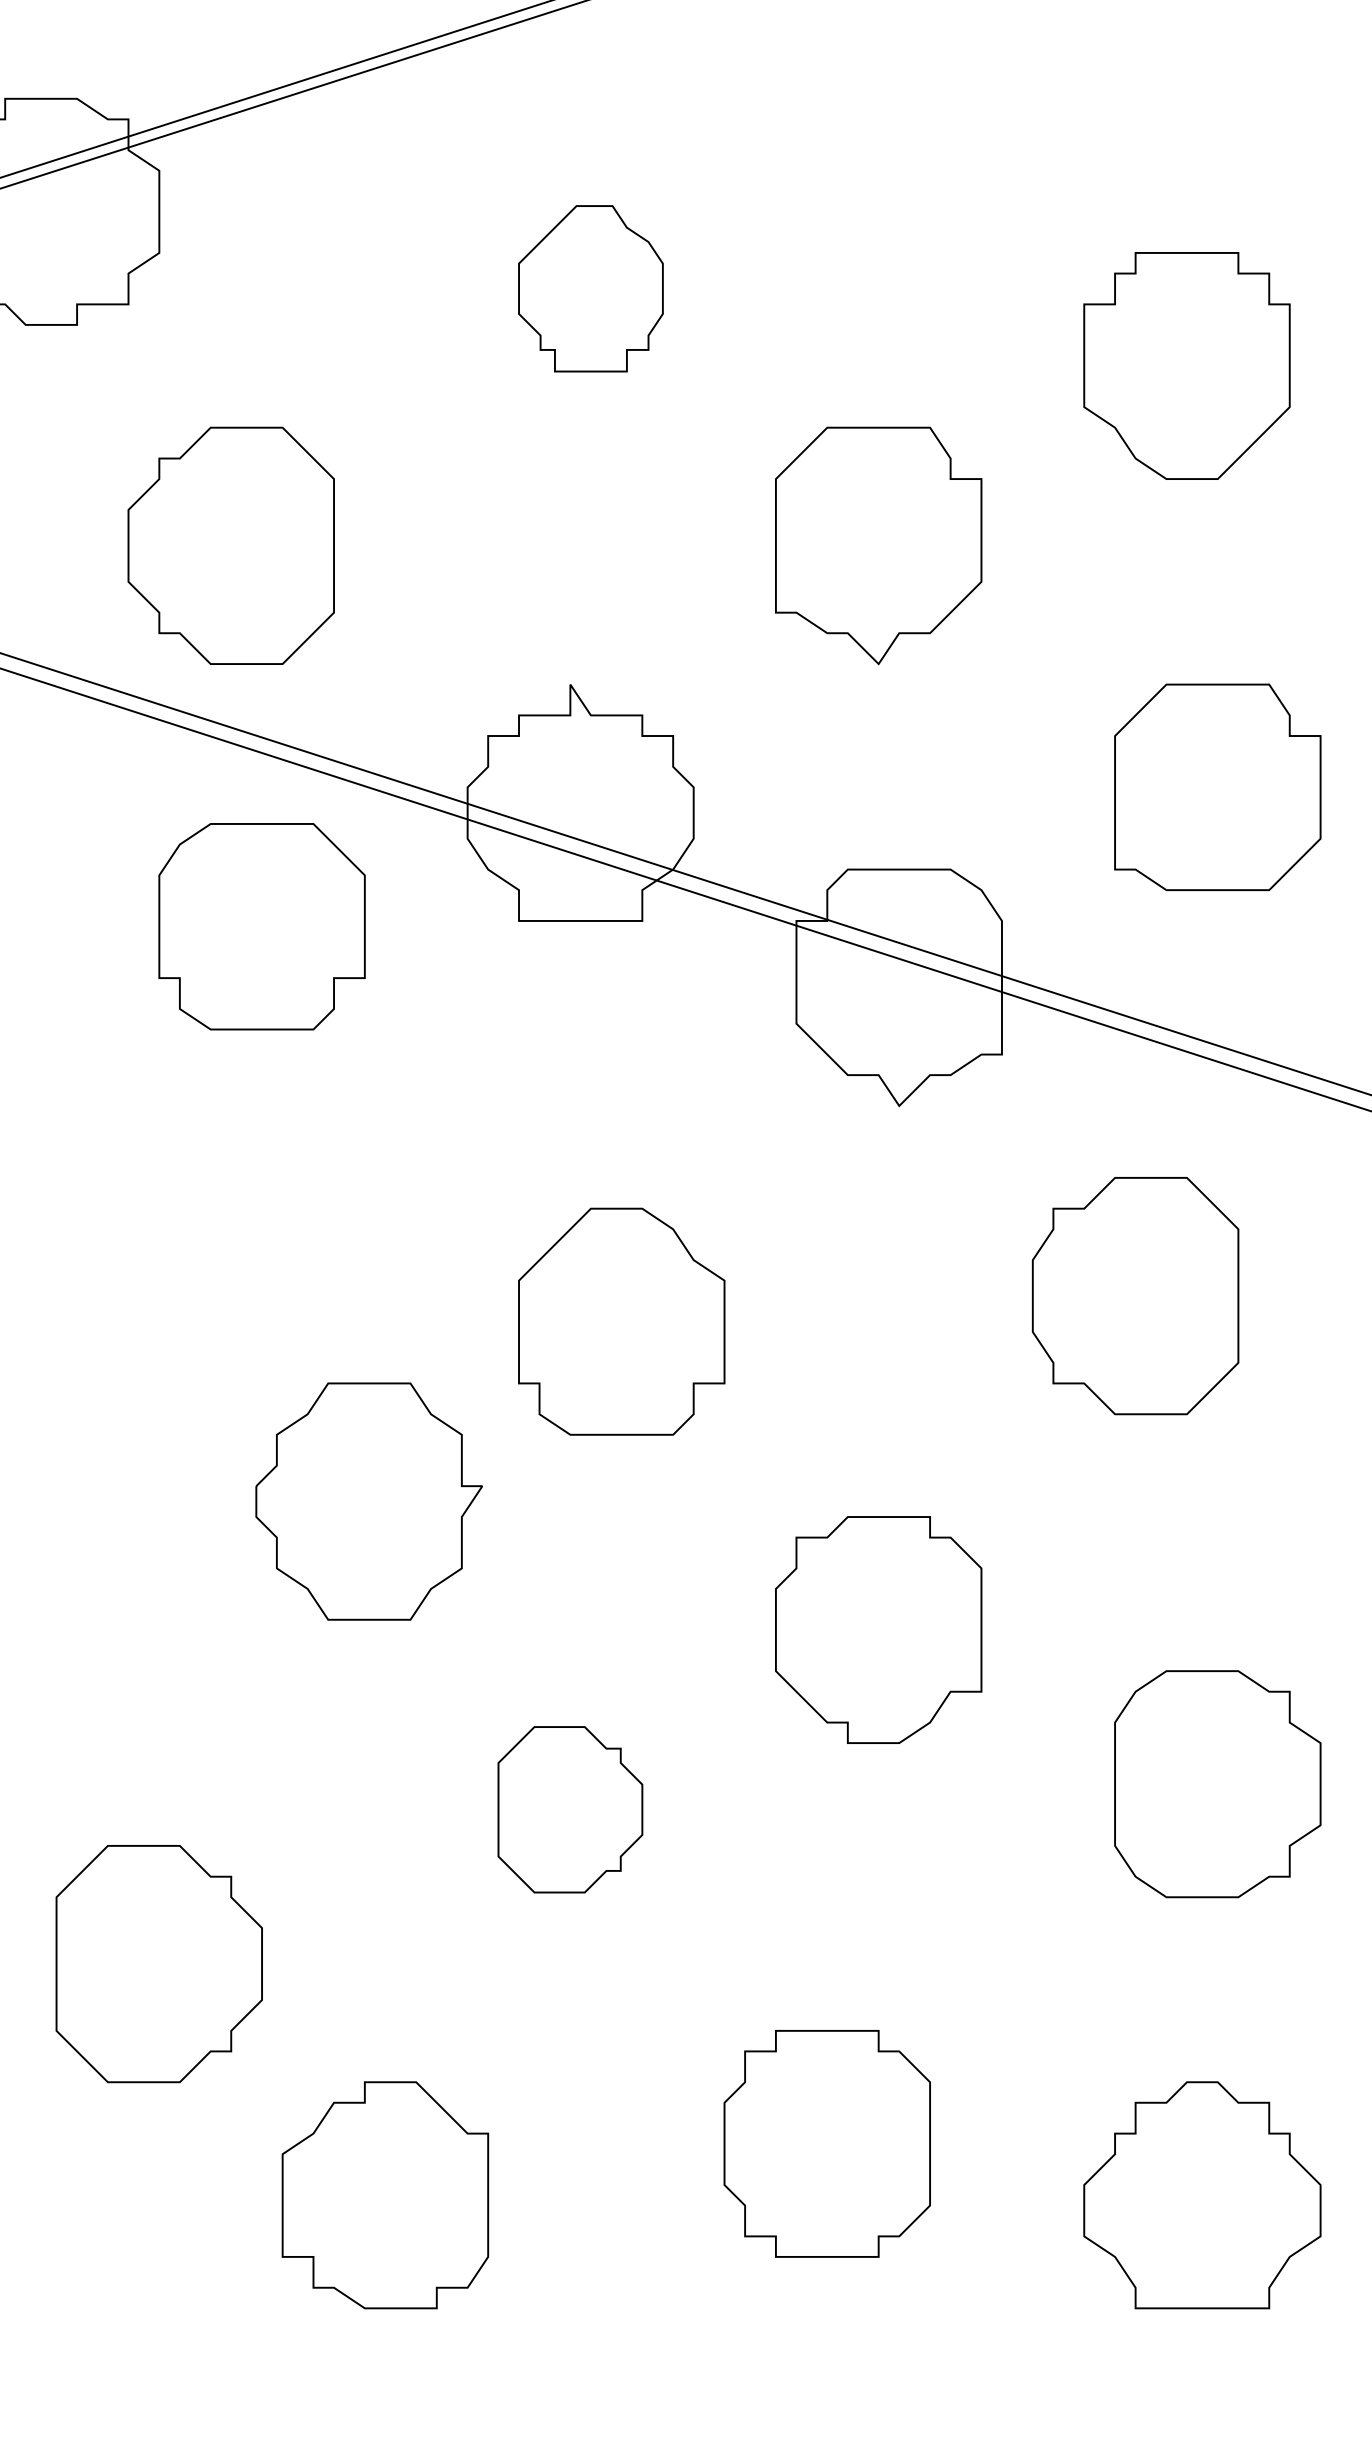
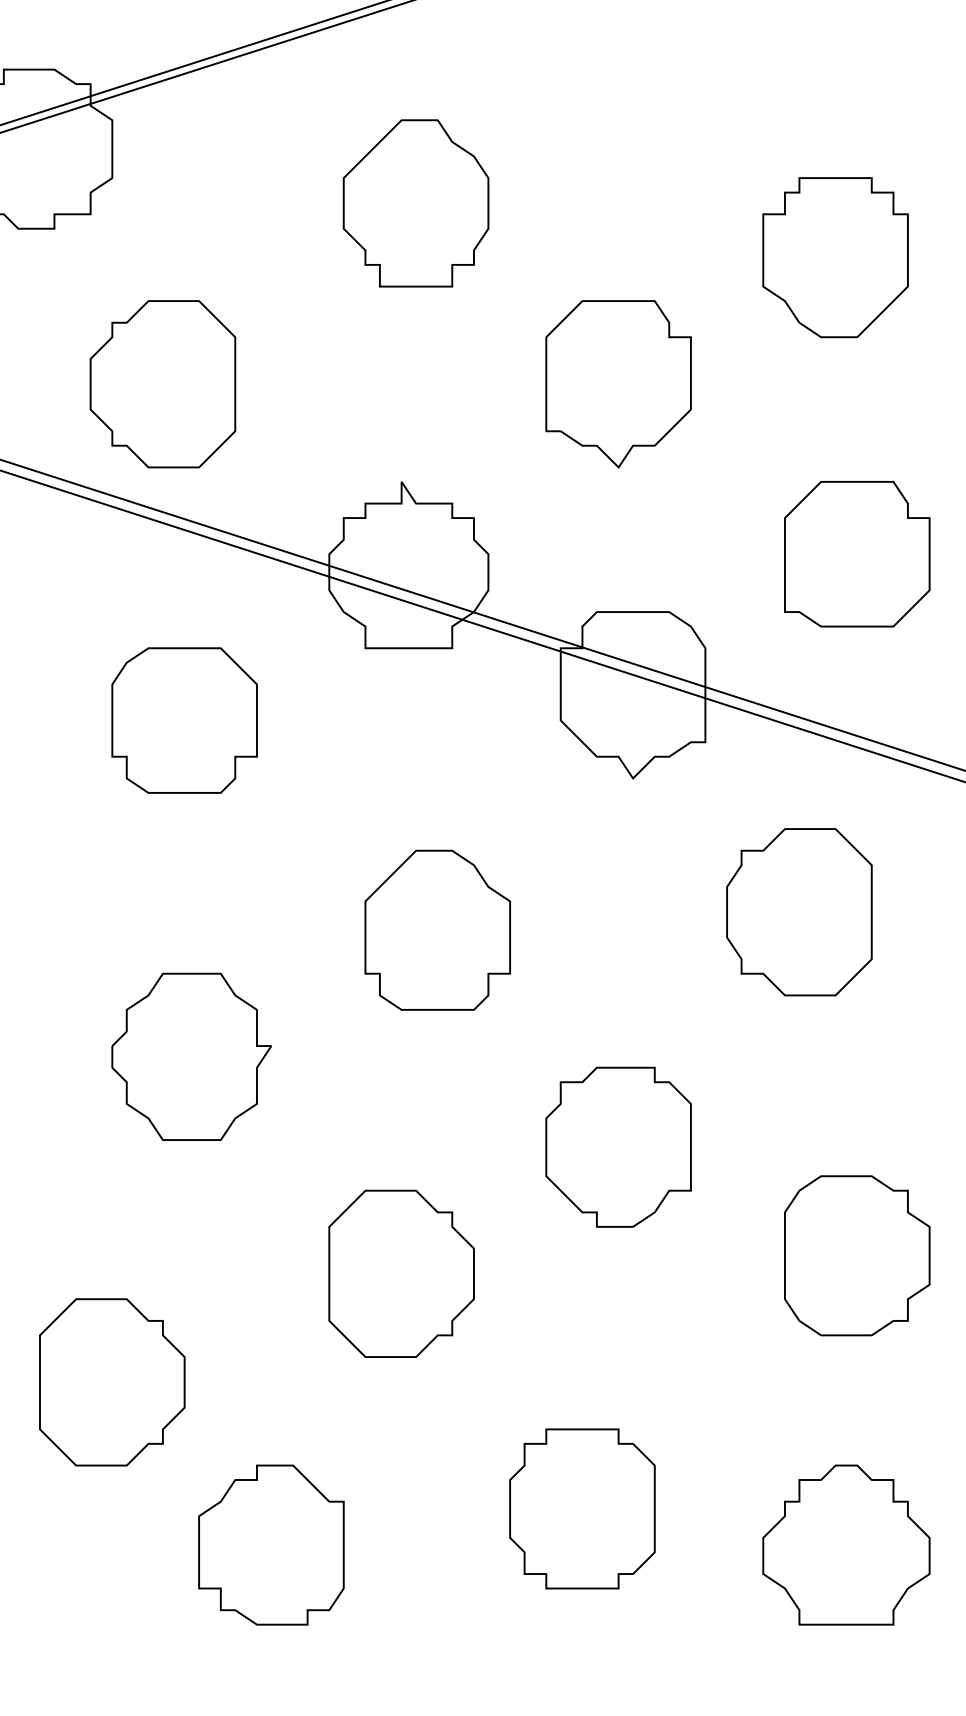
part: (590, 288) -> (415, 203), size x1.43
part: (261, 926) -> (184, 720), moved
part: (368, 1501) -> (191, 1056), moved
part: (570, 1809) -> (401, 1273), size x1.43

